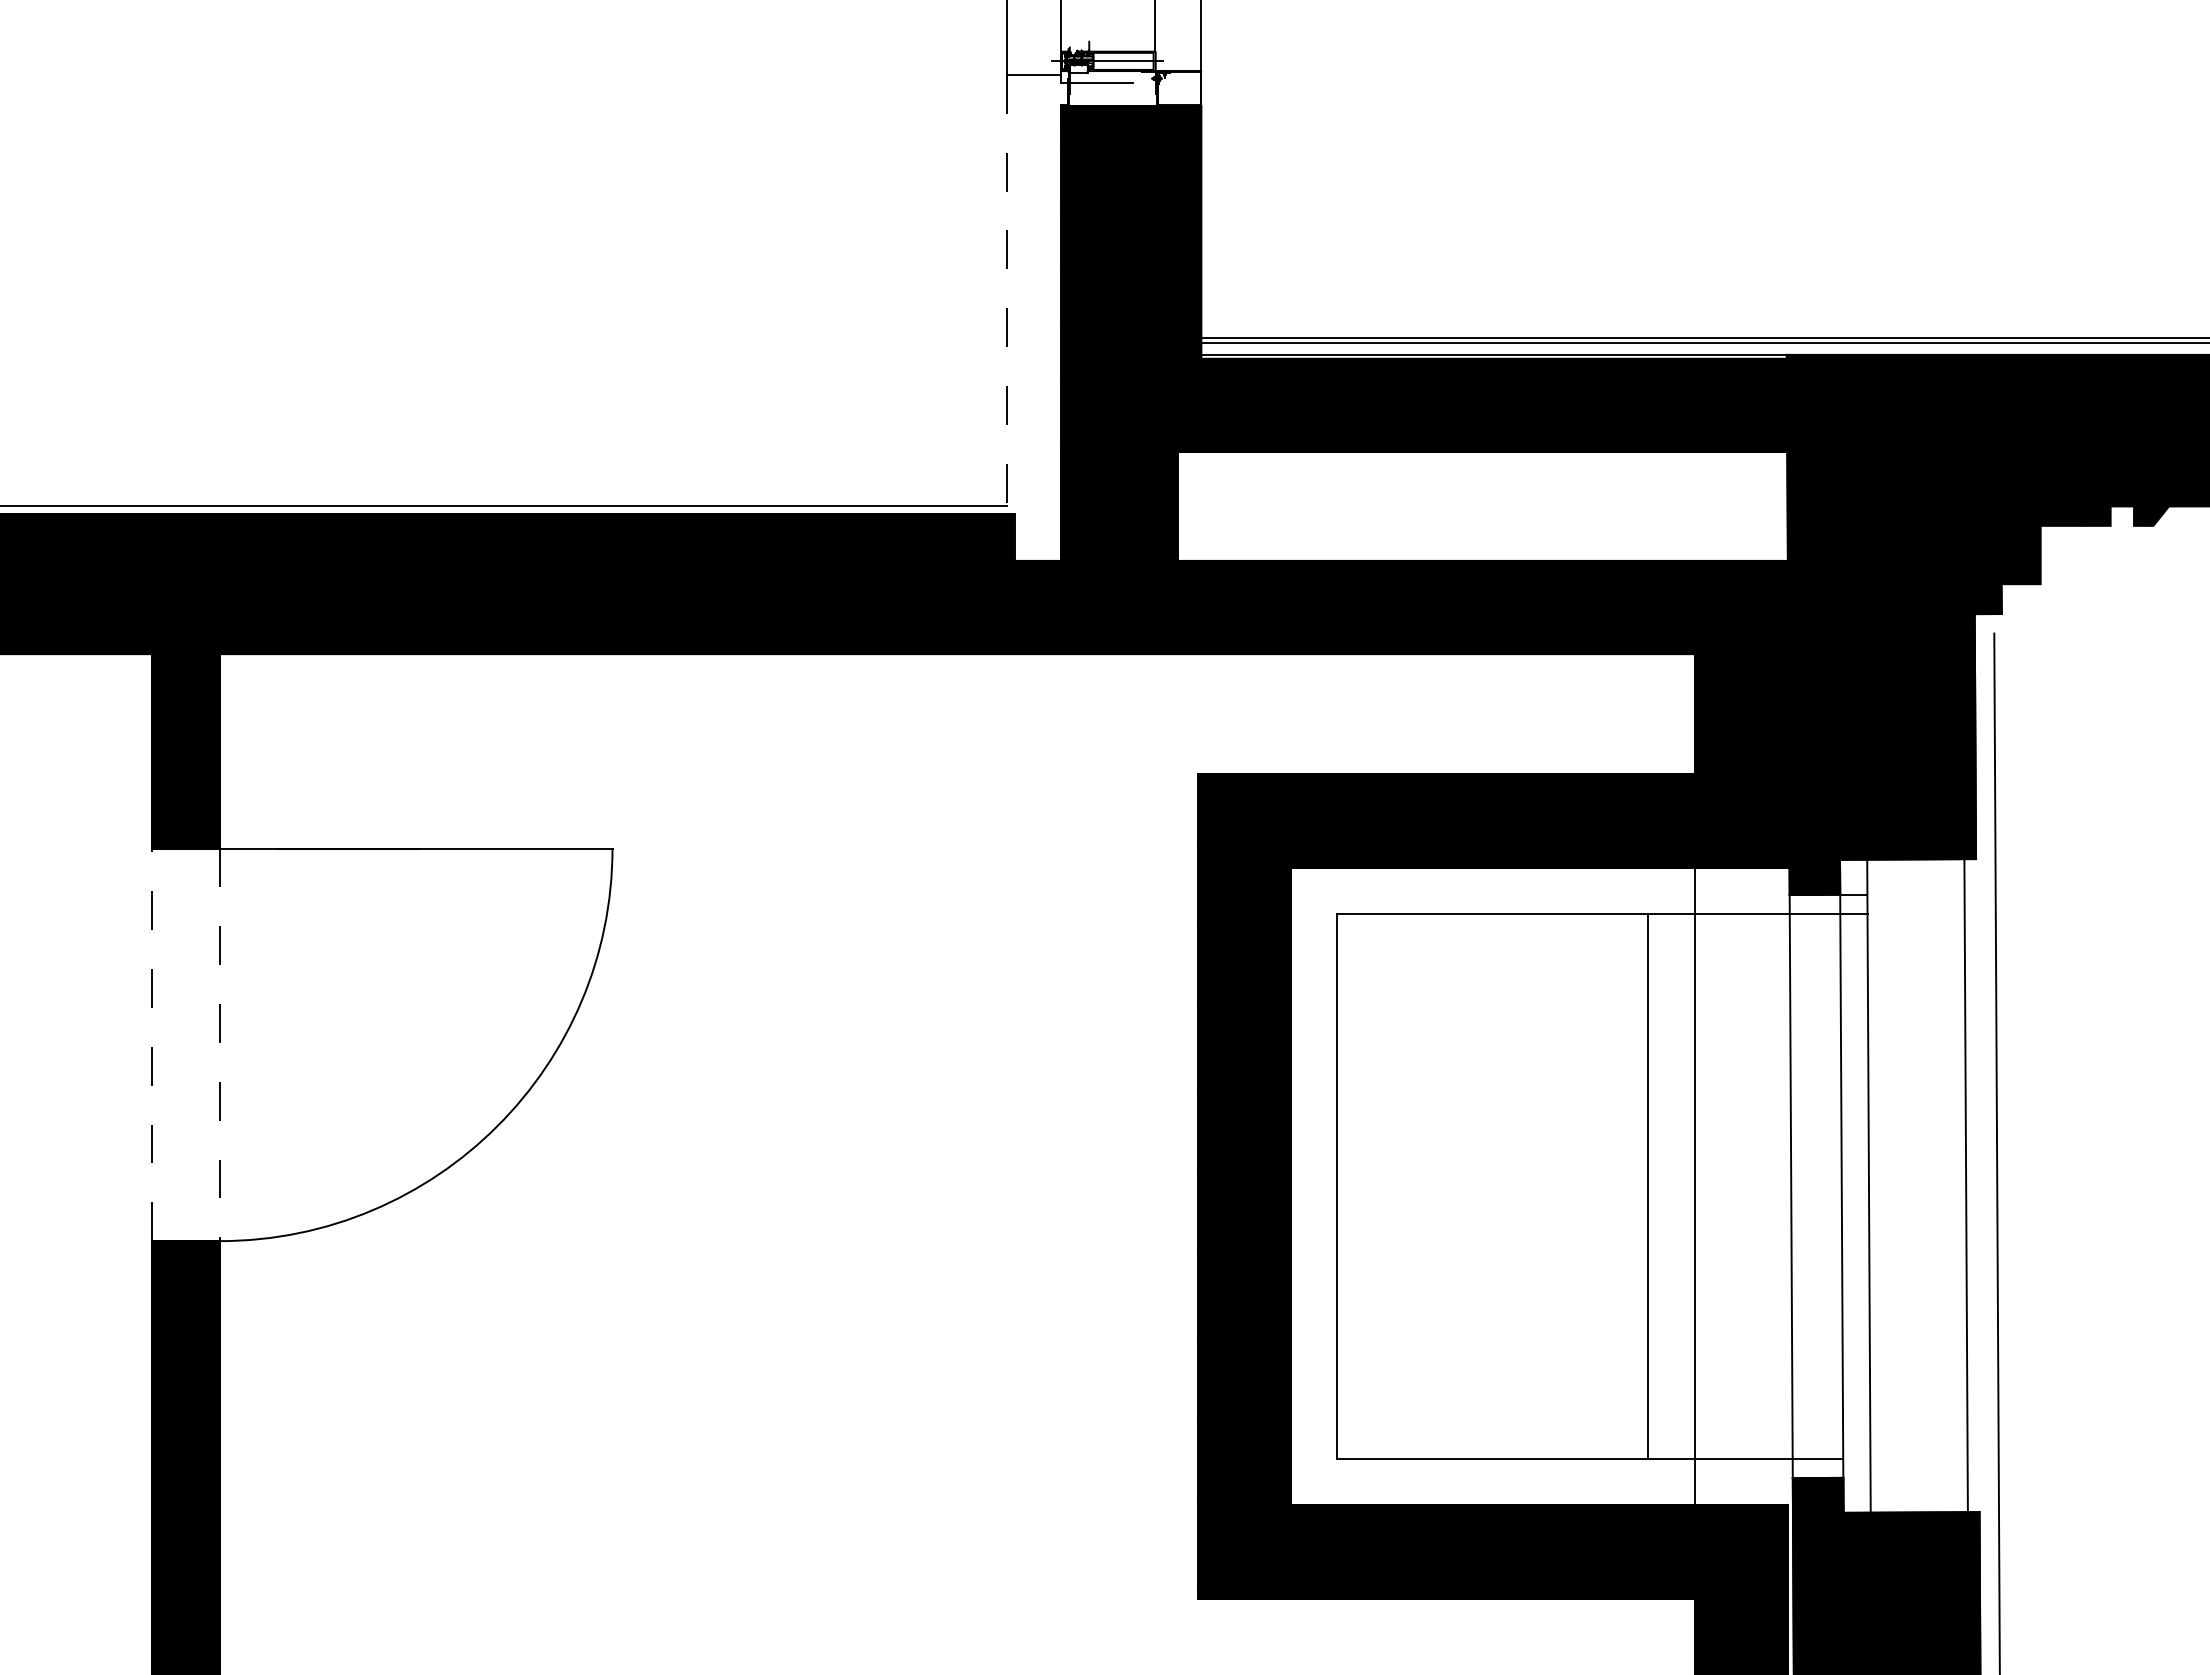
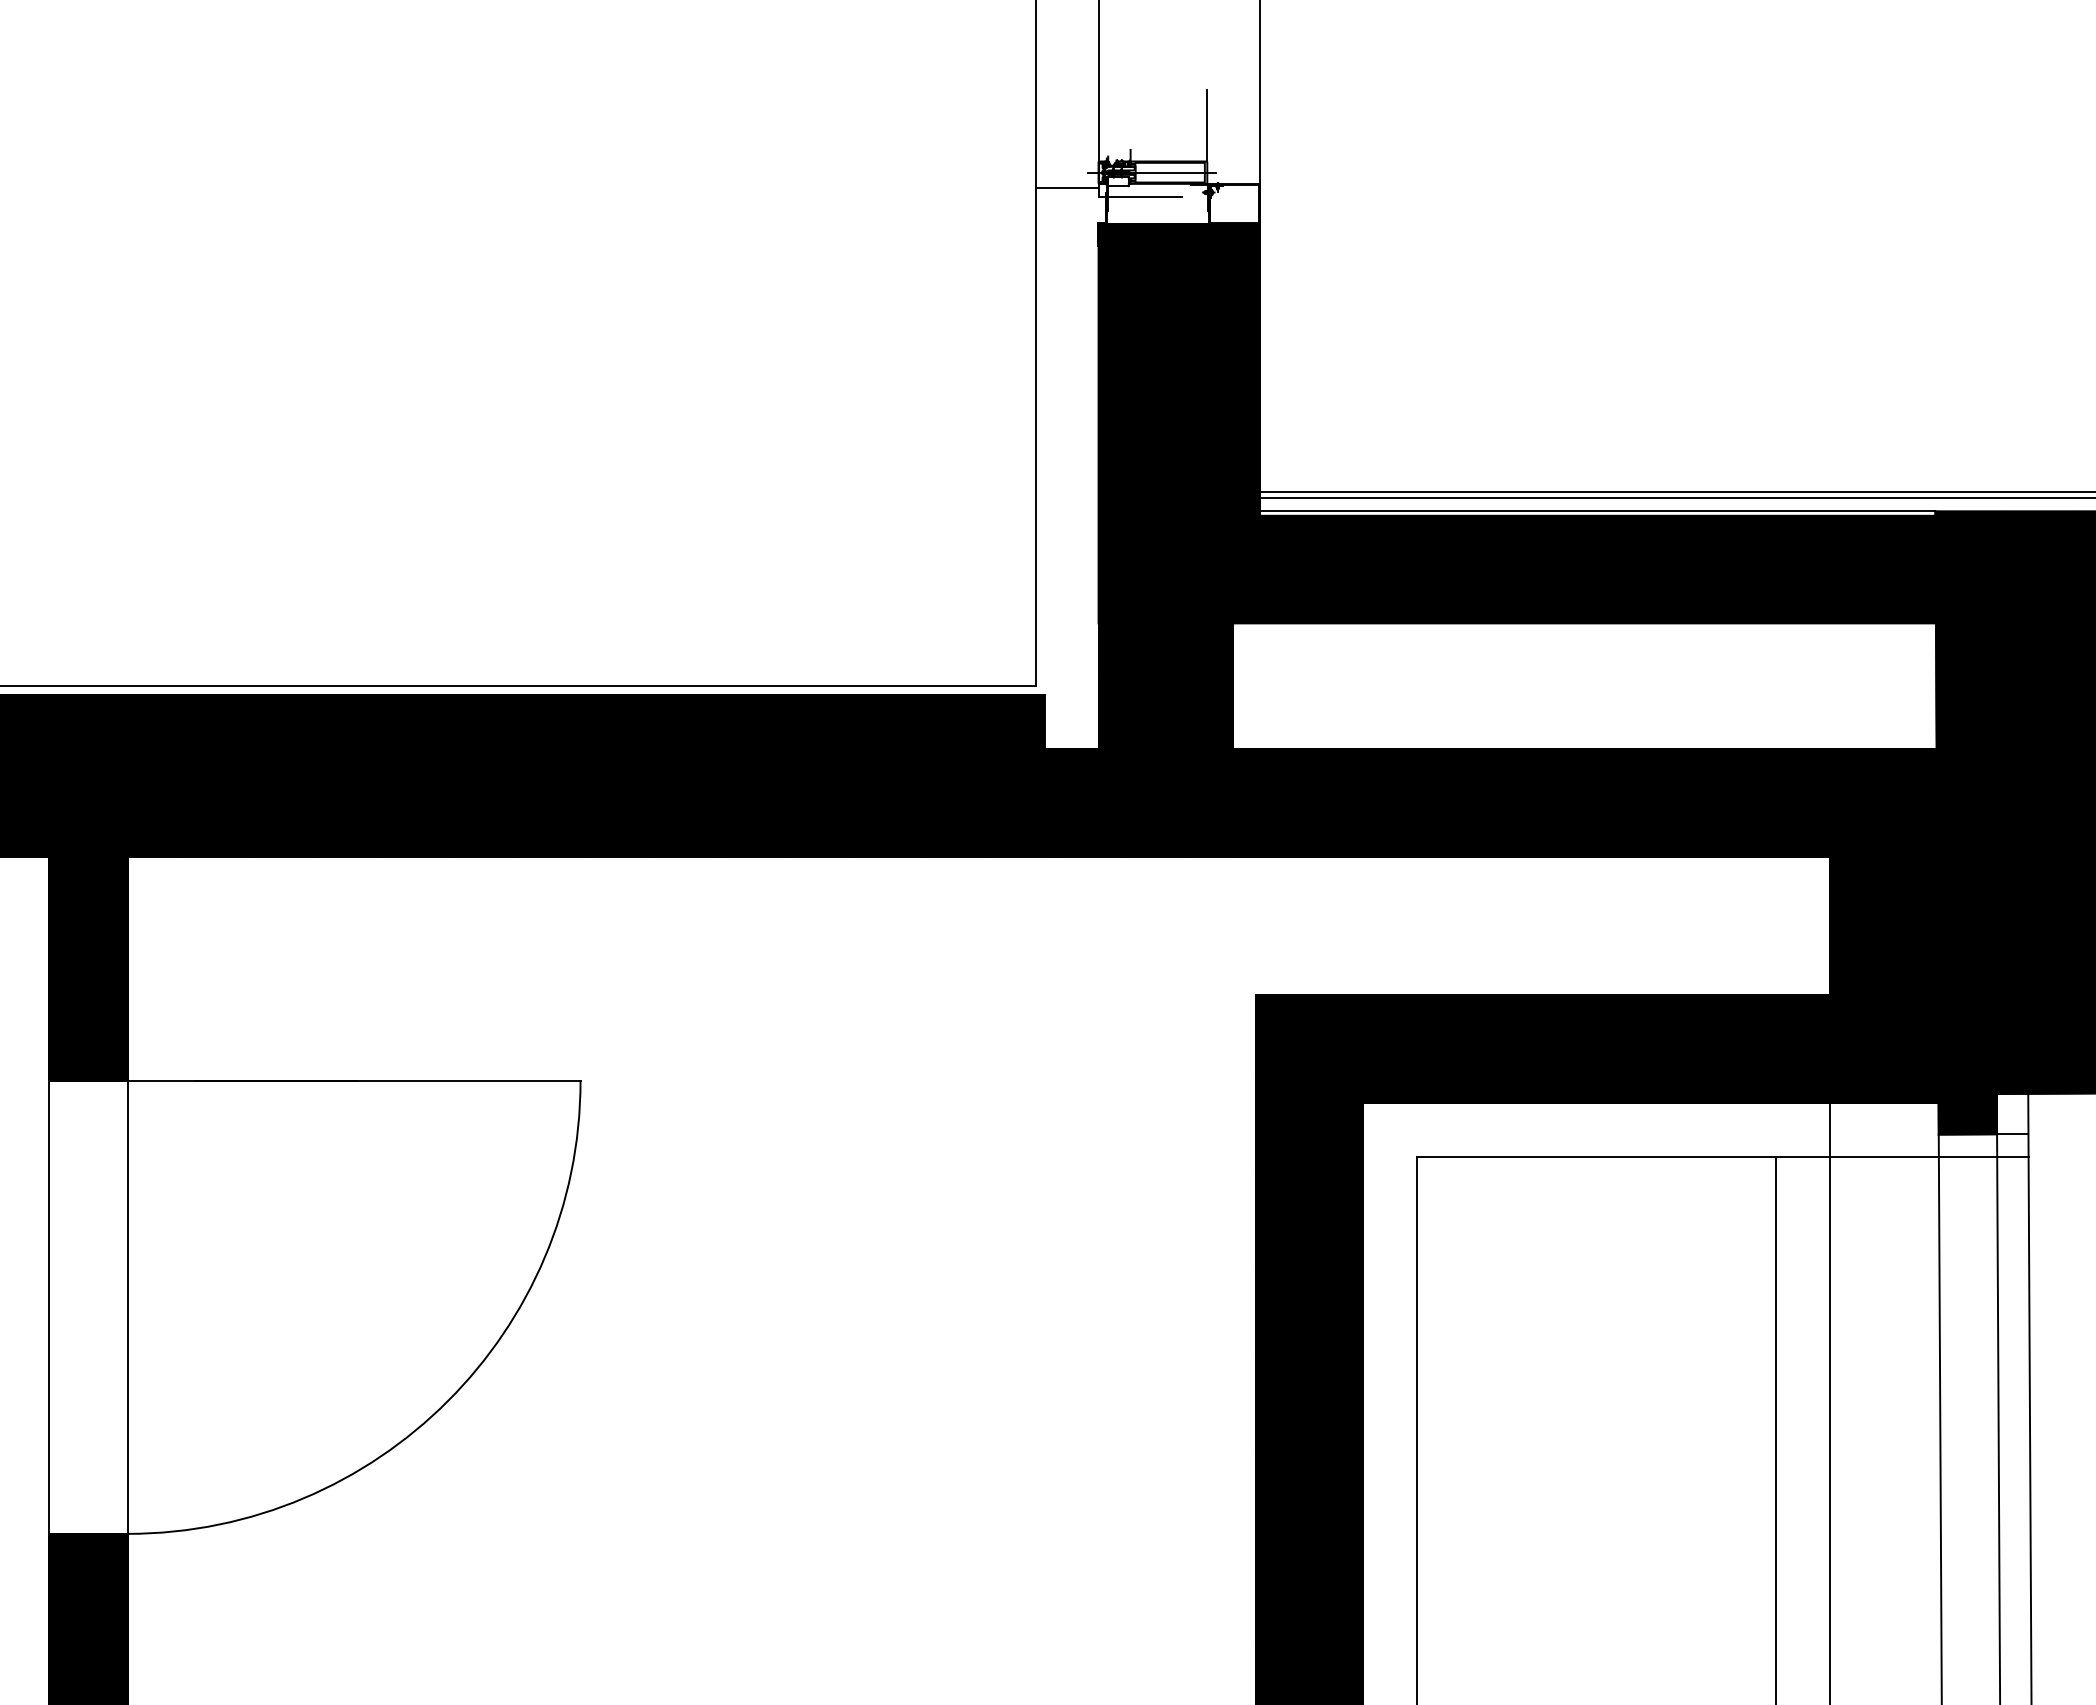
line: (1007, 290) -> (1036, 437), dashed -> solid
line: (151, 1044) -> (48, 1306), dashed -> solid
line: (219, 1045) -> (127, 1308), dashed -> solid

